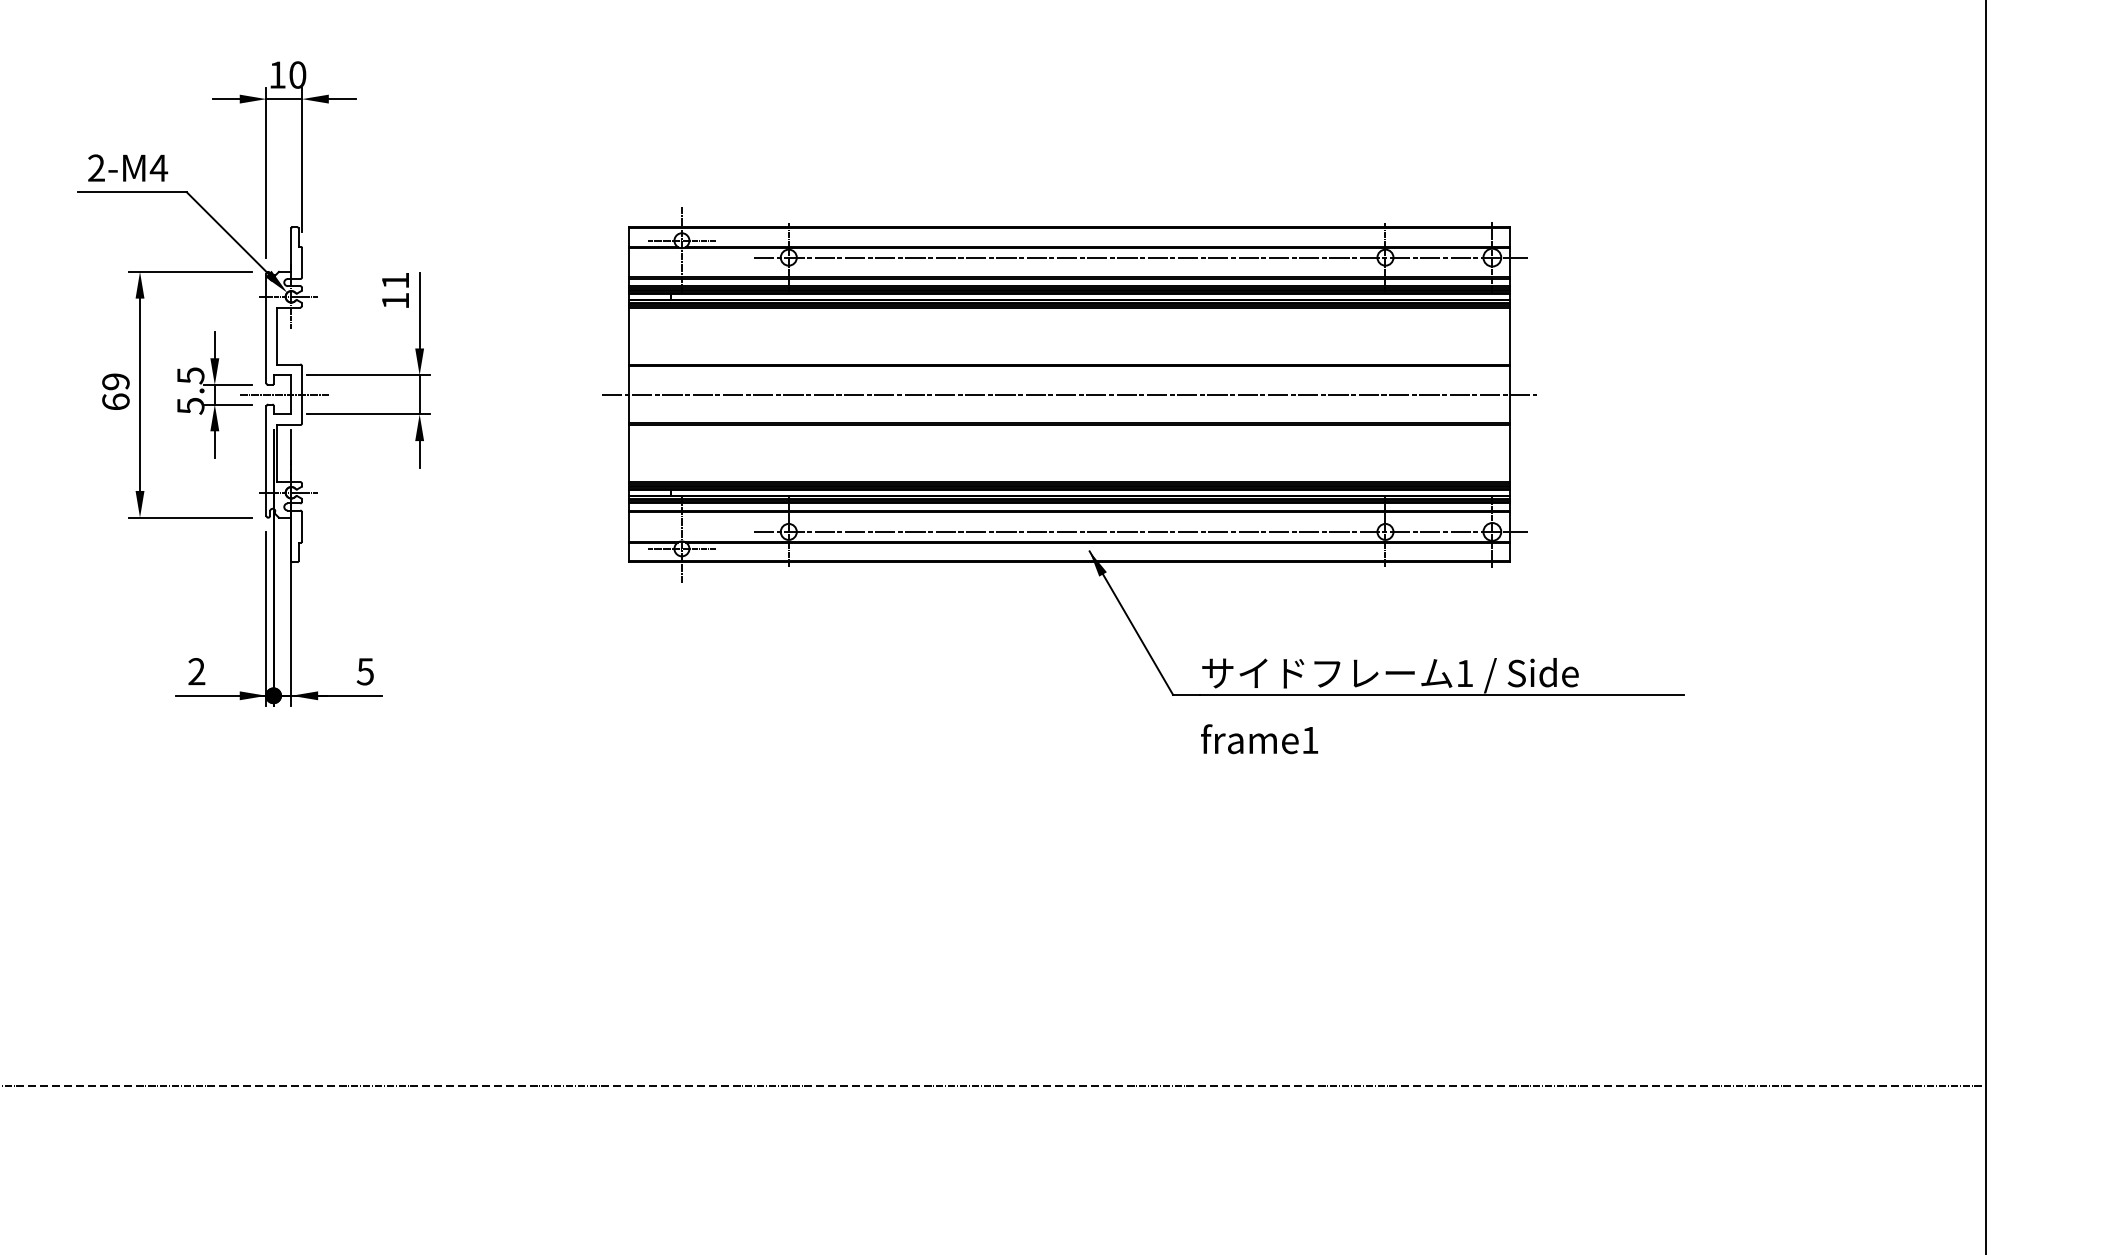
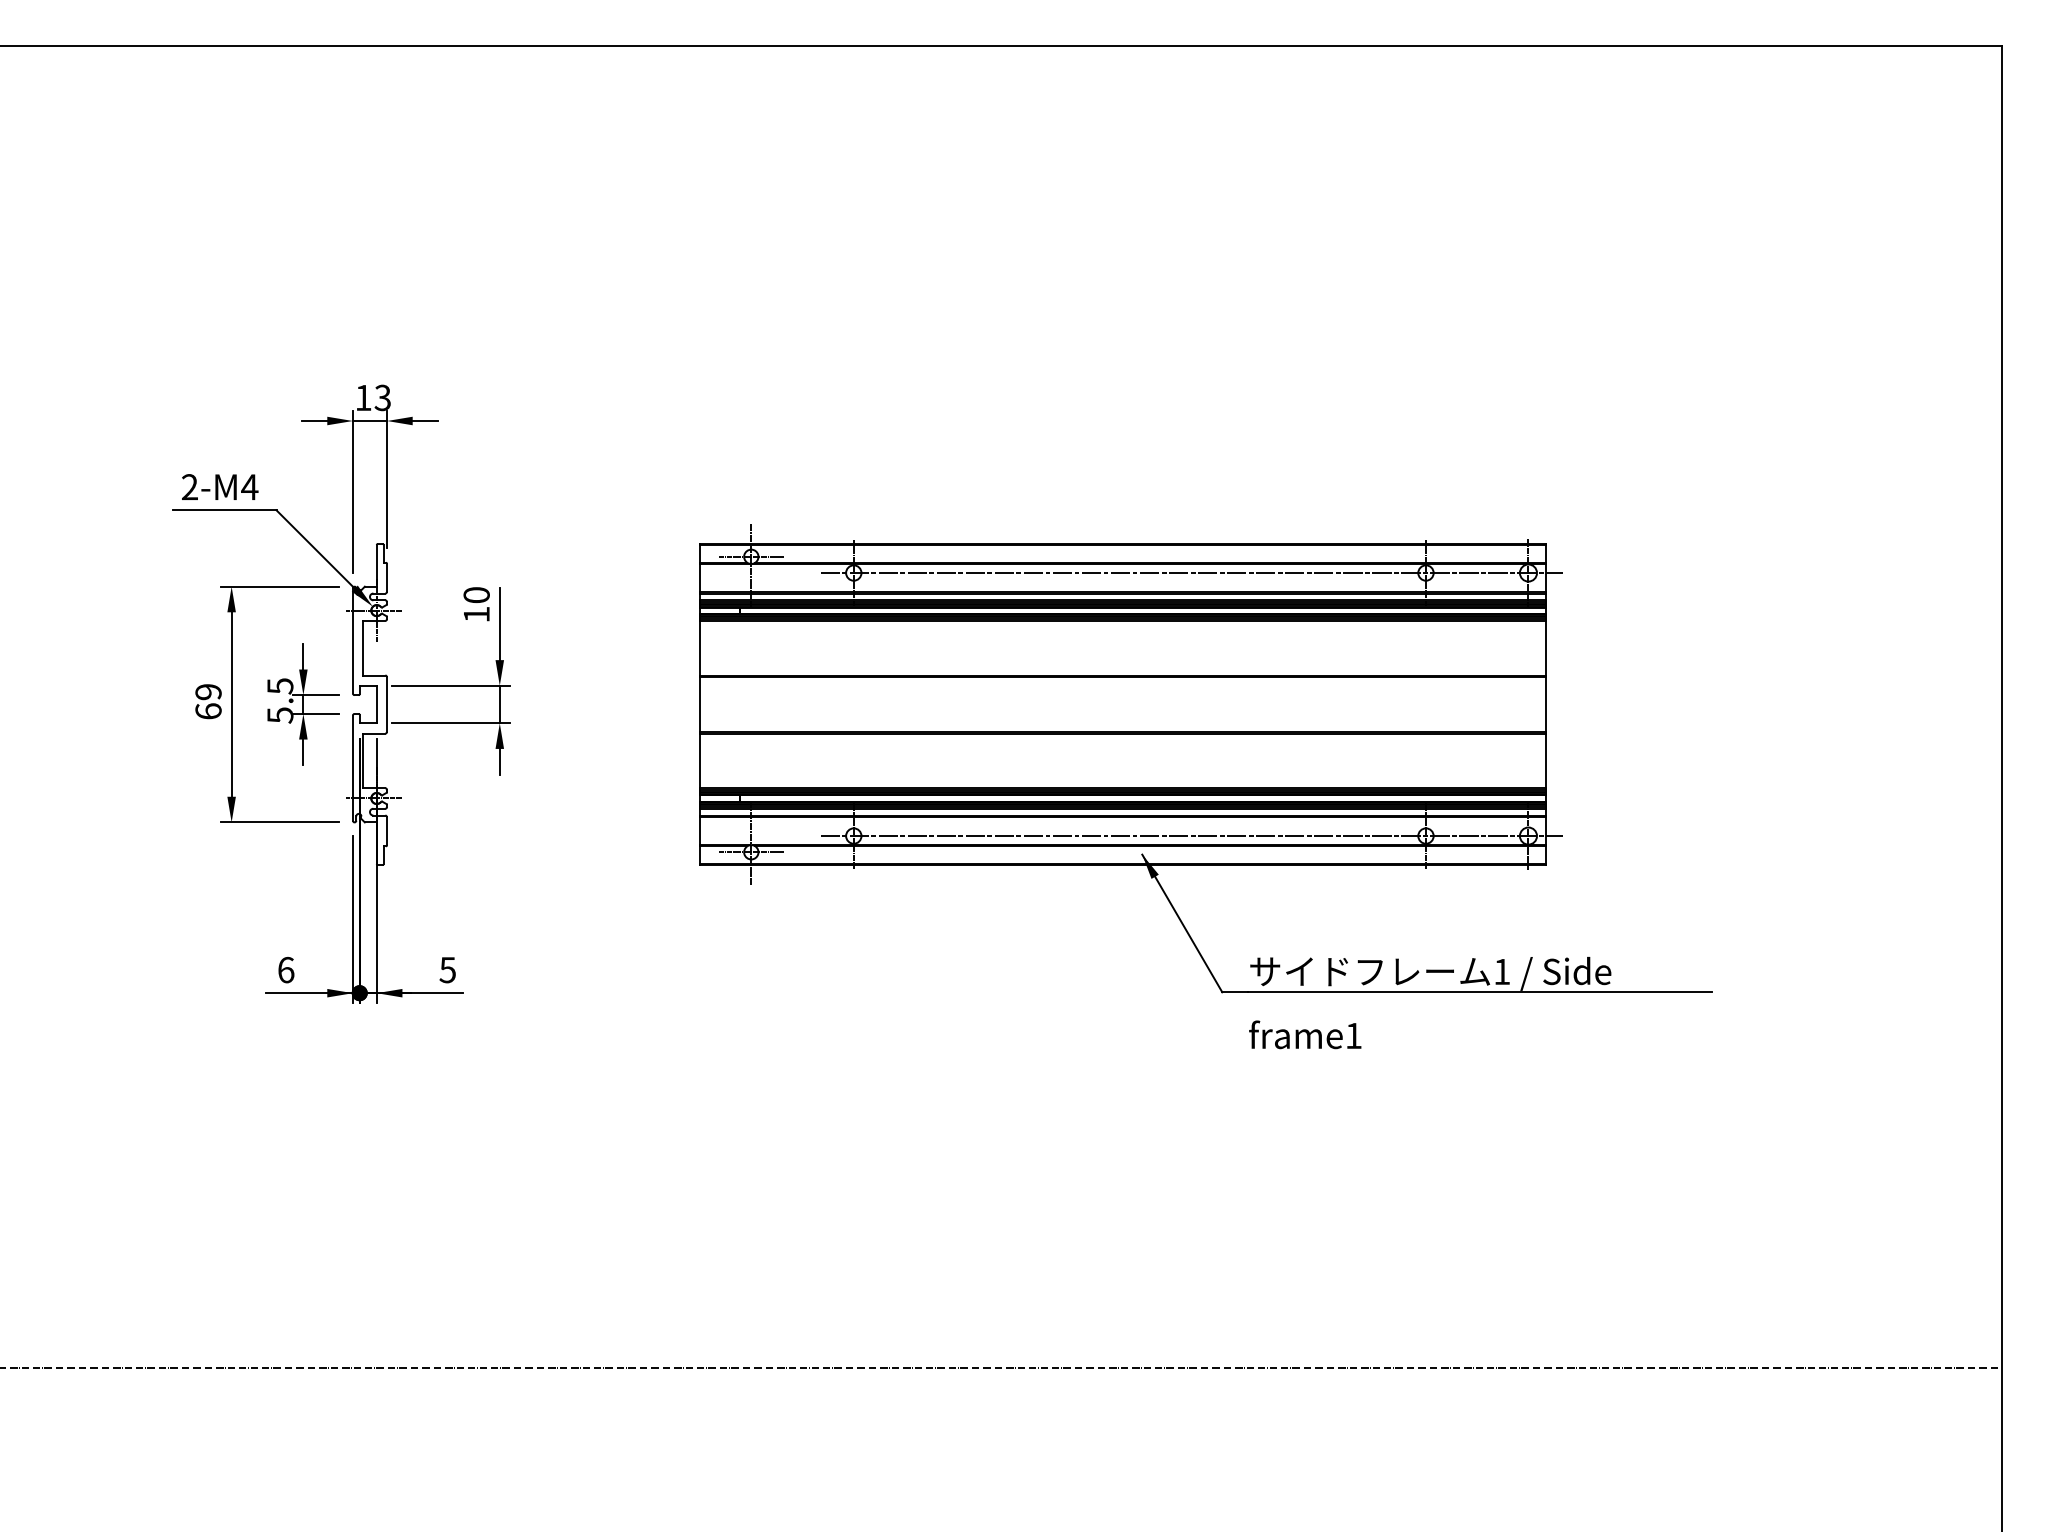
text: (297, 74) -> (382, 397), 10 -> 13
text: (395, 281) -> (476, 595), 11 -> 10
line: (283, 394) -> (369, 704), removed
line: (1069, 394) -> (1122, 704), removed
text: (197, 671) -> (286, 969), 2 -> 6

